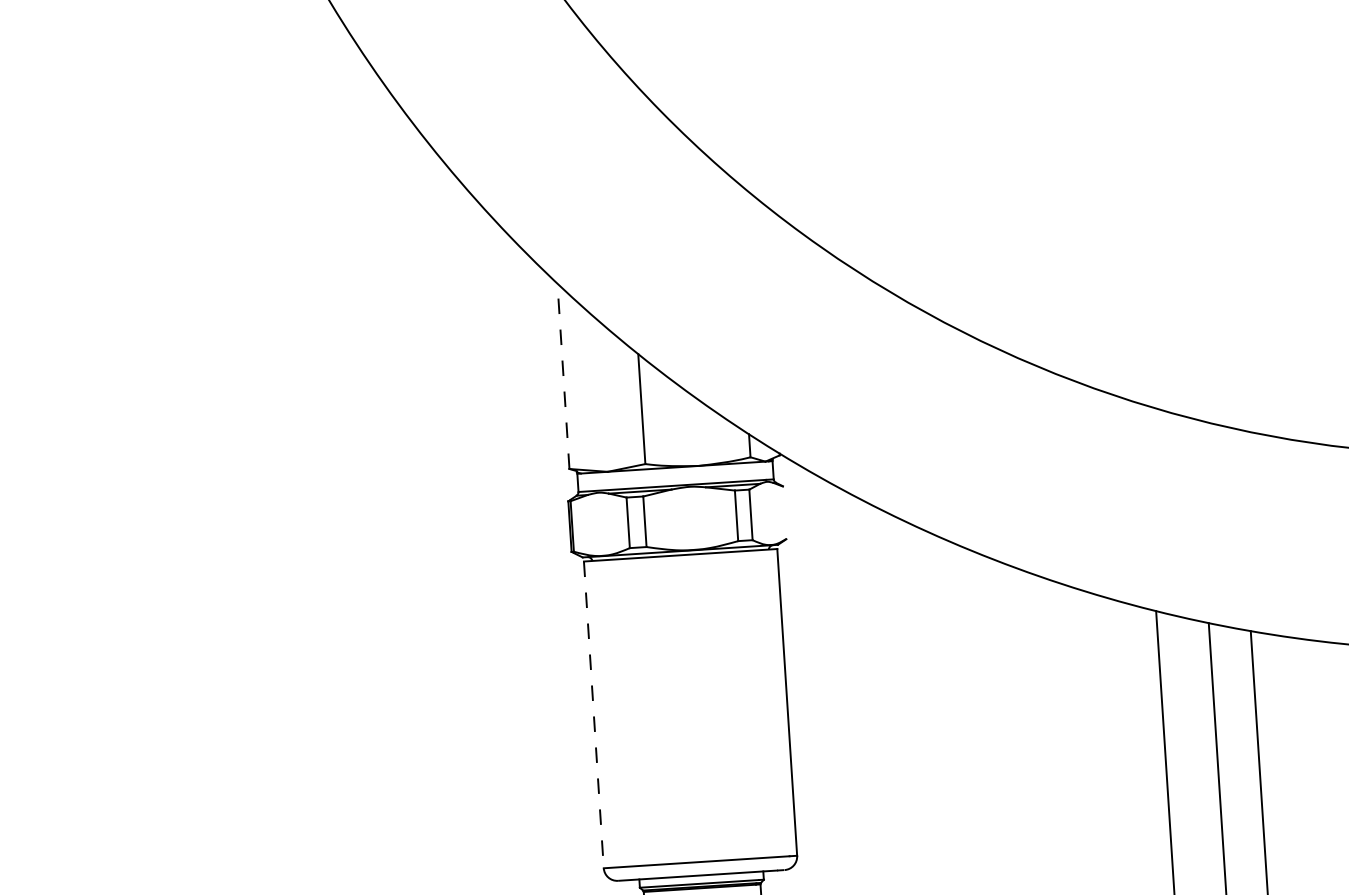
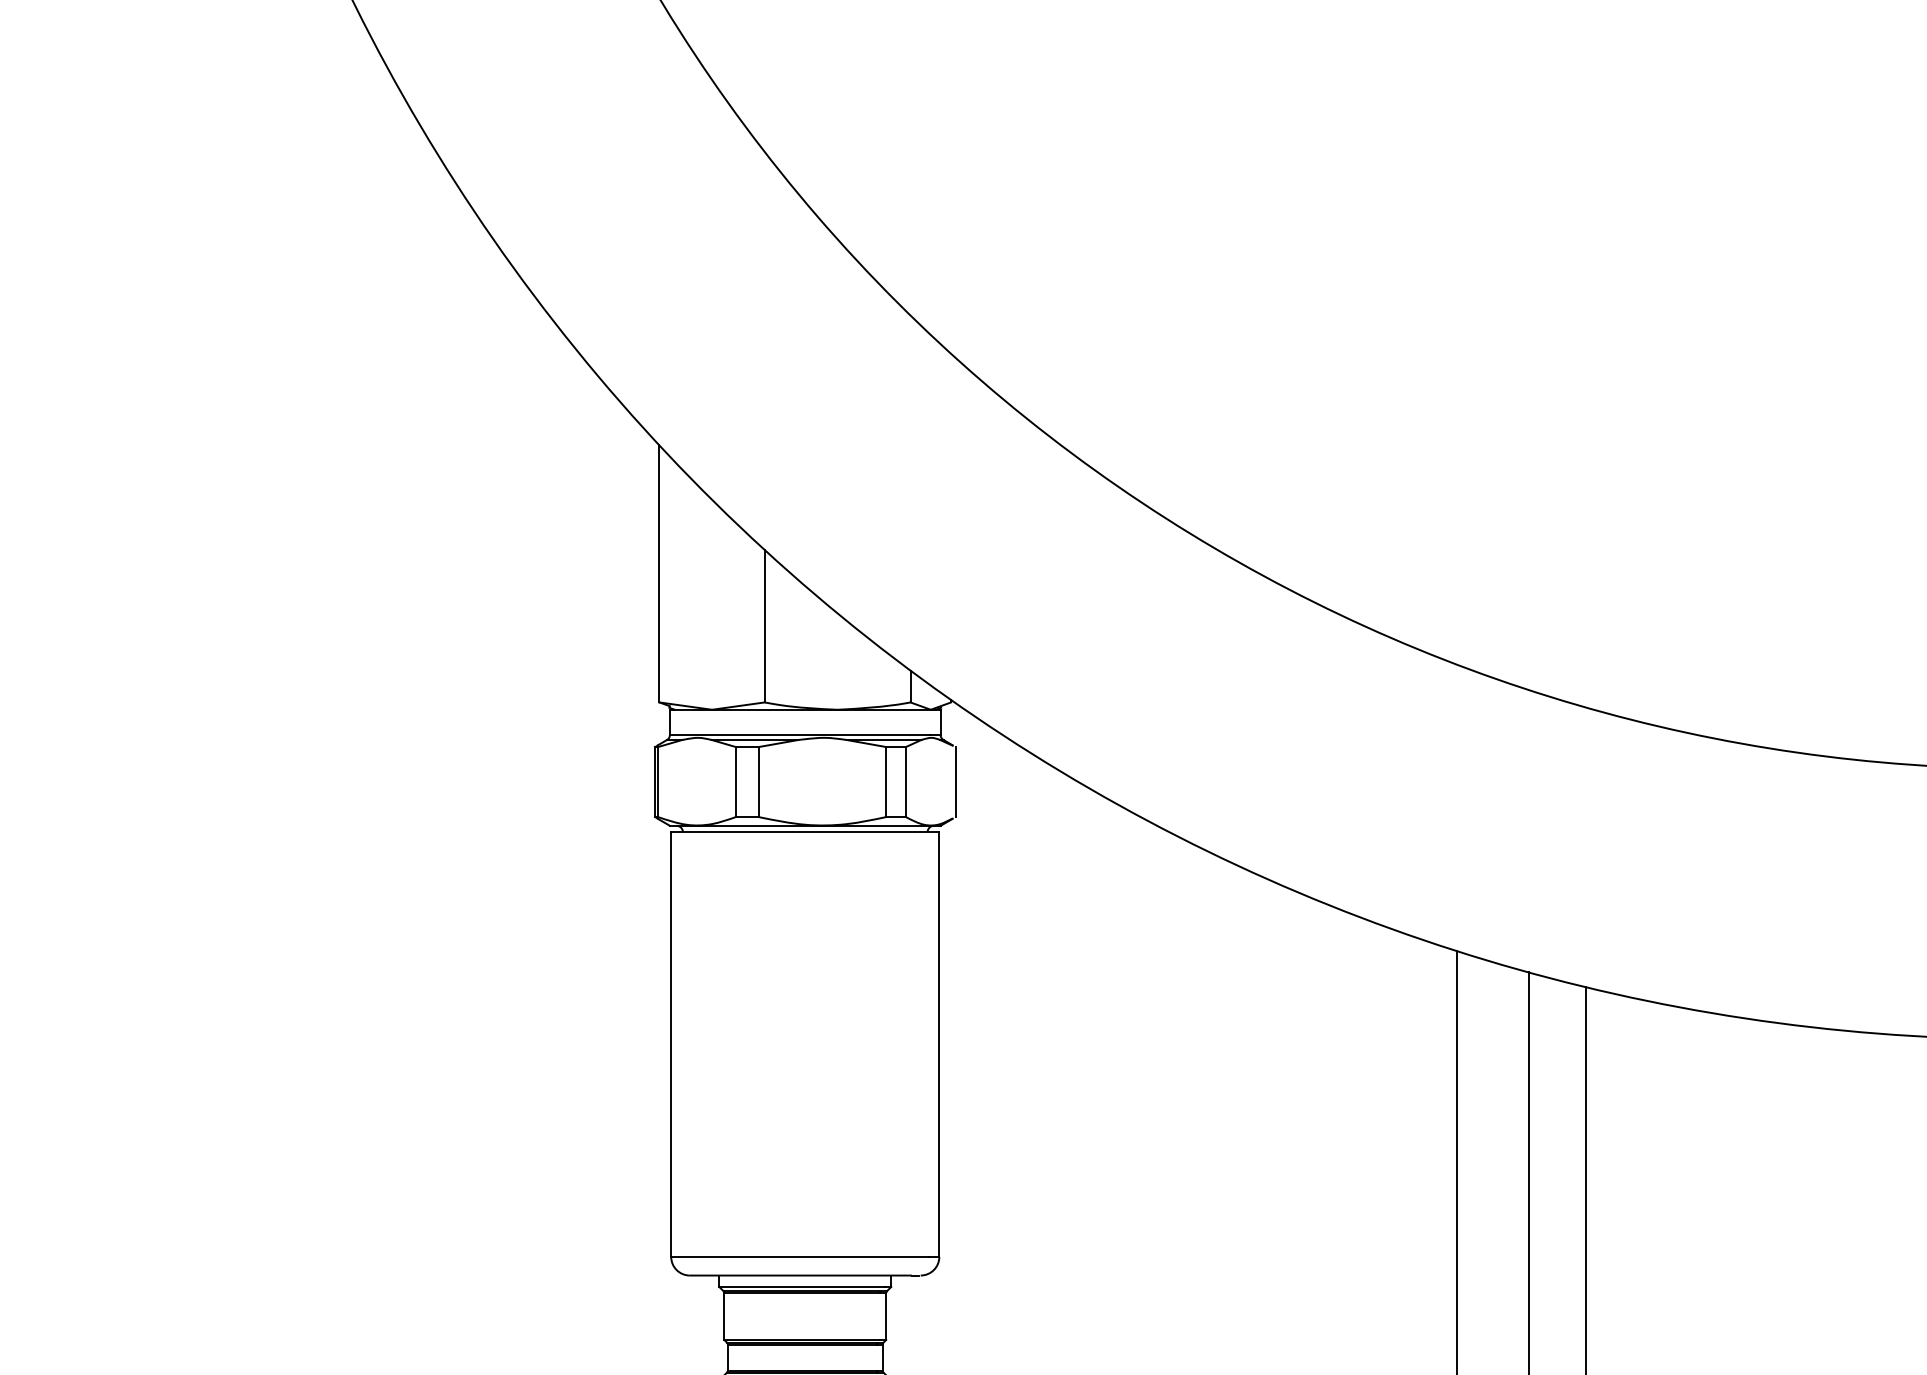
line: (563, 376) -> (659, 573), dashed -> solid
line: (786, 512) -> (955, 782), added
line: (594, 715) -> (671, 1044), dashed -> solid

